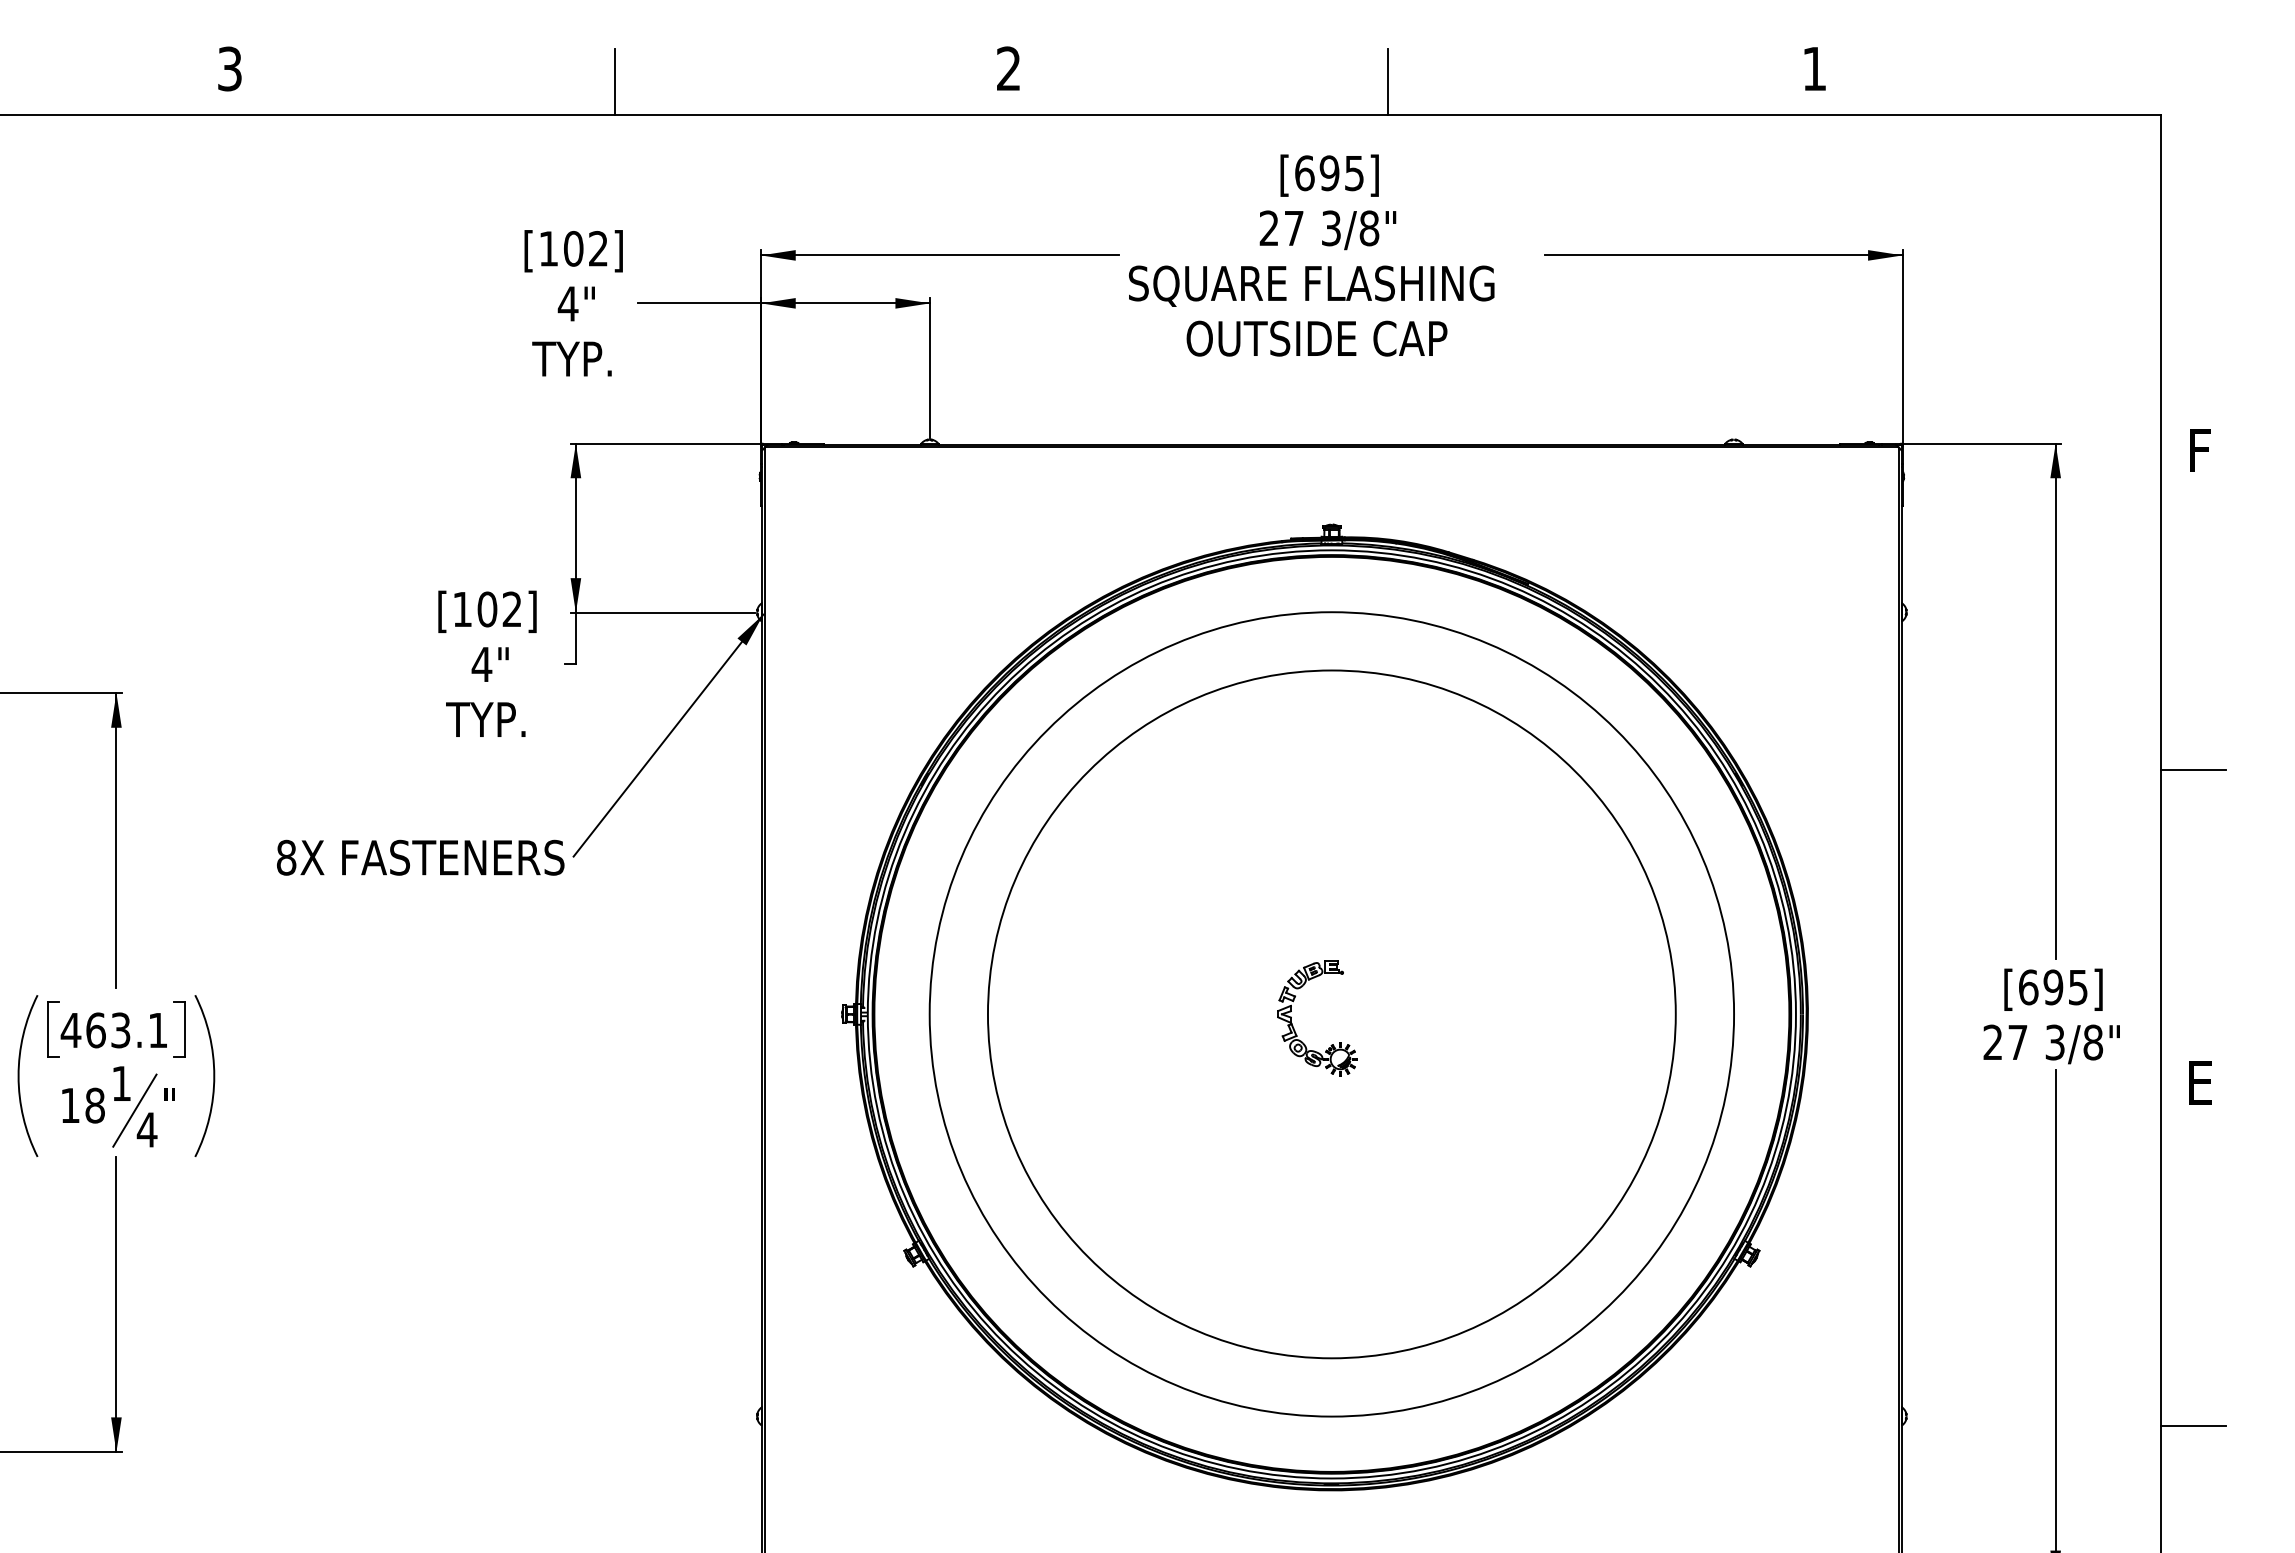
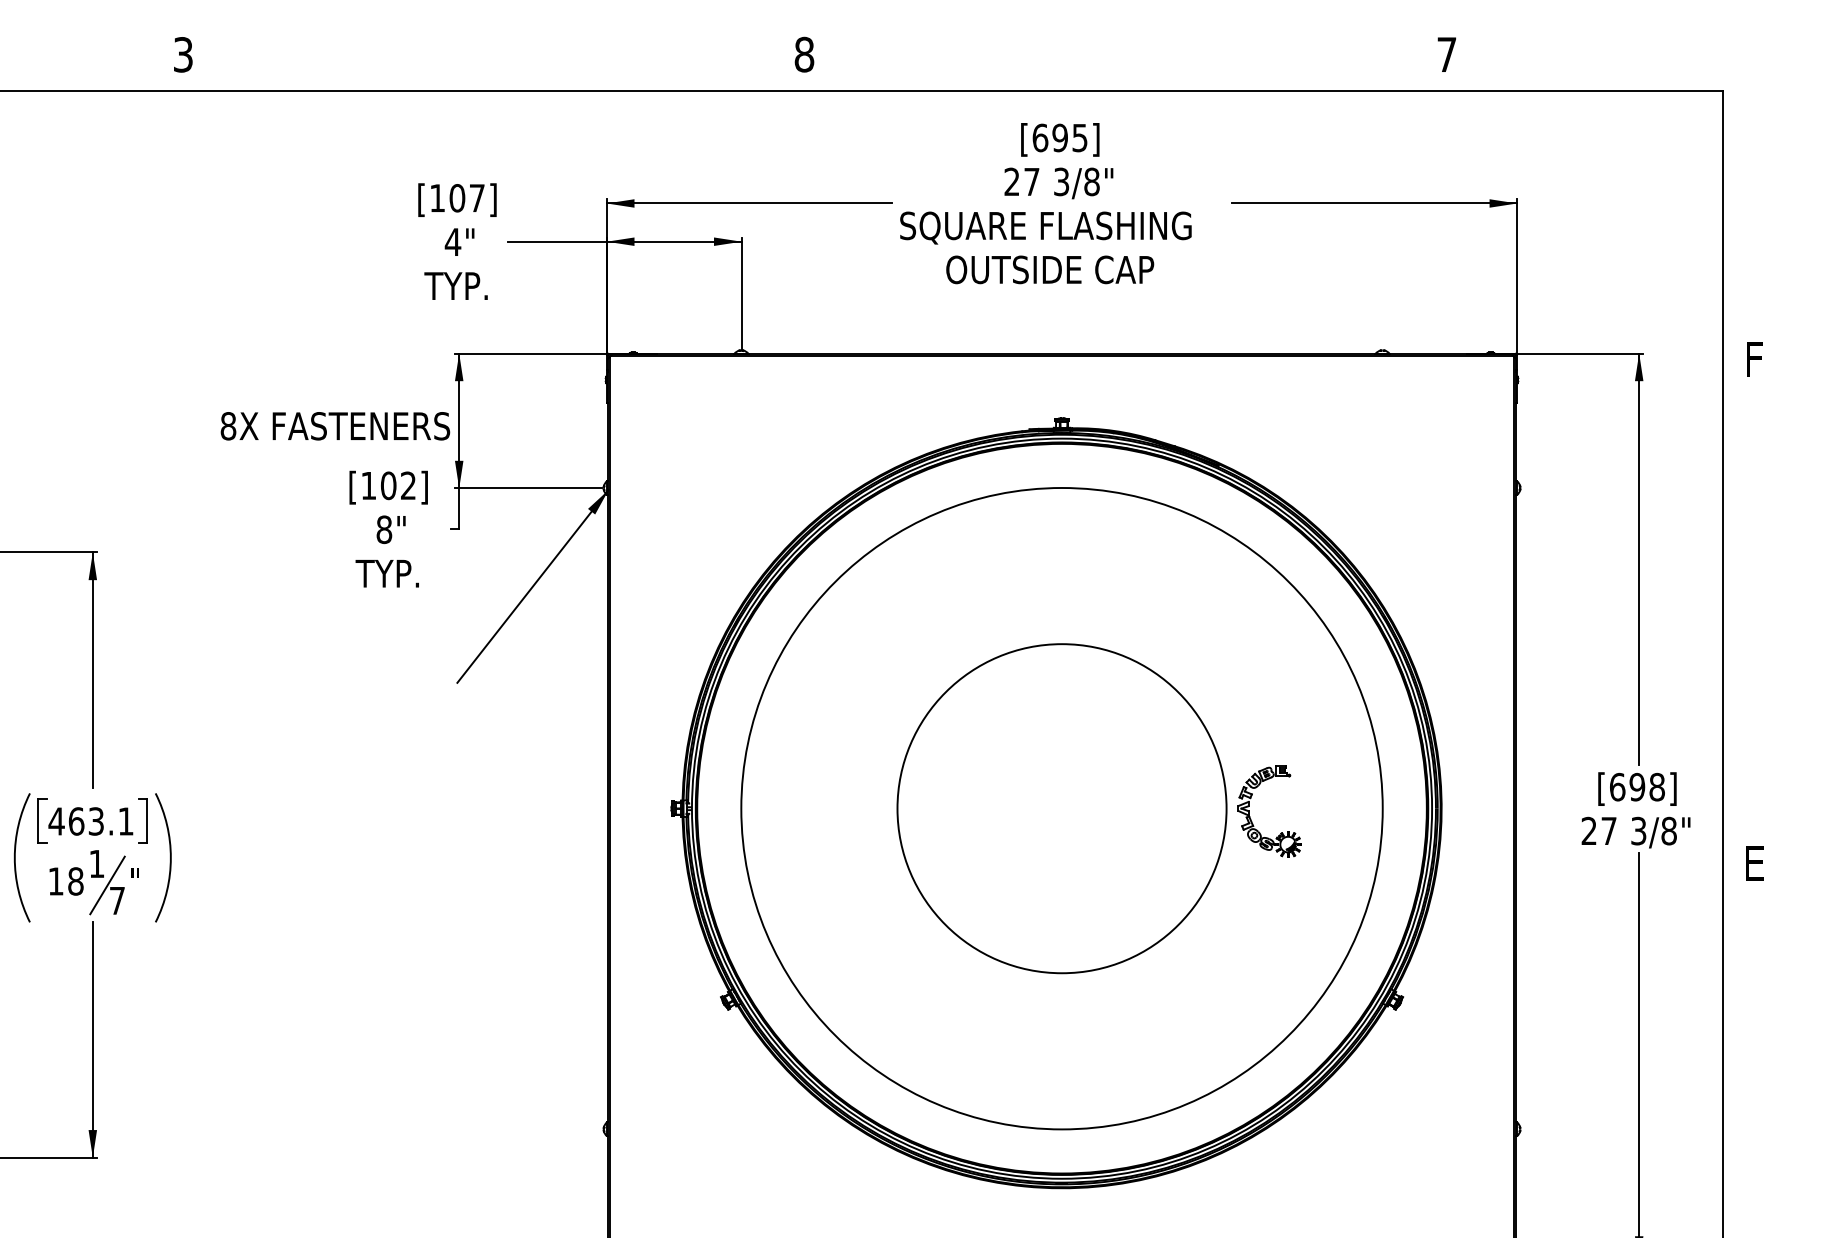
text: (1008, 68) -> (804, 54), 2 -> 8
text: (1814, 68) -> (1446, 54), 1 -> 7
line: (615, 81) -> (490, 64), removed
line: (1387, 81) -> (1106, 64), removed
text: (598, 248) -> (477, 197), [102] -> [107]
text: (481, 664) -> (383, 529), 4" -> 8"
line: (2193, 770) -> (1749, 614), removed
text: (420, 857) -> (335, 426), moved
text: (2078, 987) -> (1657, 787), [695] -> [698]
circle: (1331, 1014) -> (1061, 808), size x0.6
part: (1293, 1025) -> (1250, 817), moved
text: (146, 1129) -> (116, 900), 4 -> 7
line: (2193, 1426) -> (1749, 1137), removed

